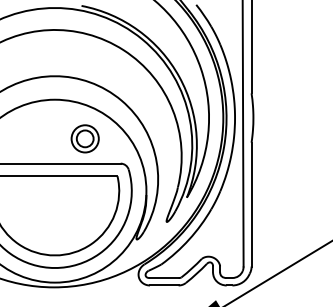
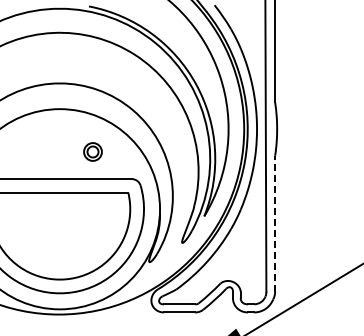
part: (84, 138) -> (92, 151), size x0.6
line: (251, 204) -> (275, 223), solid -> dashed

